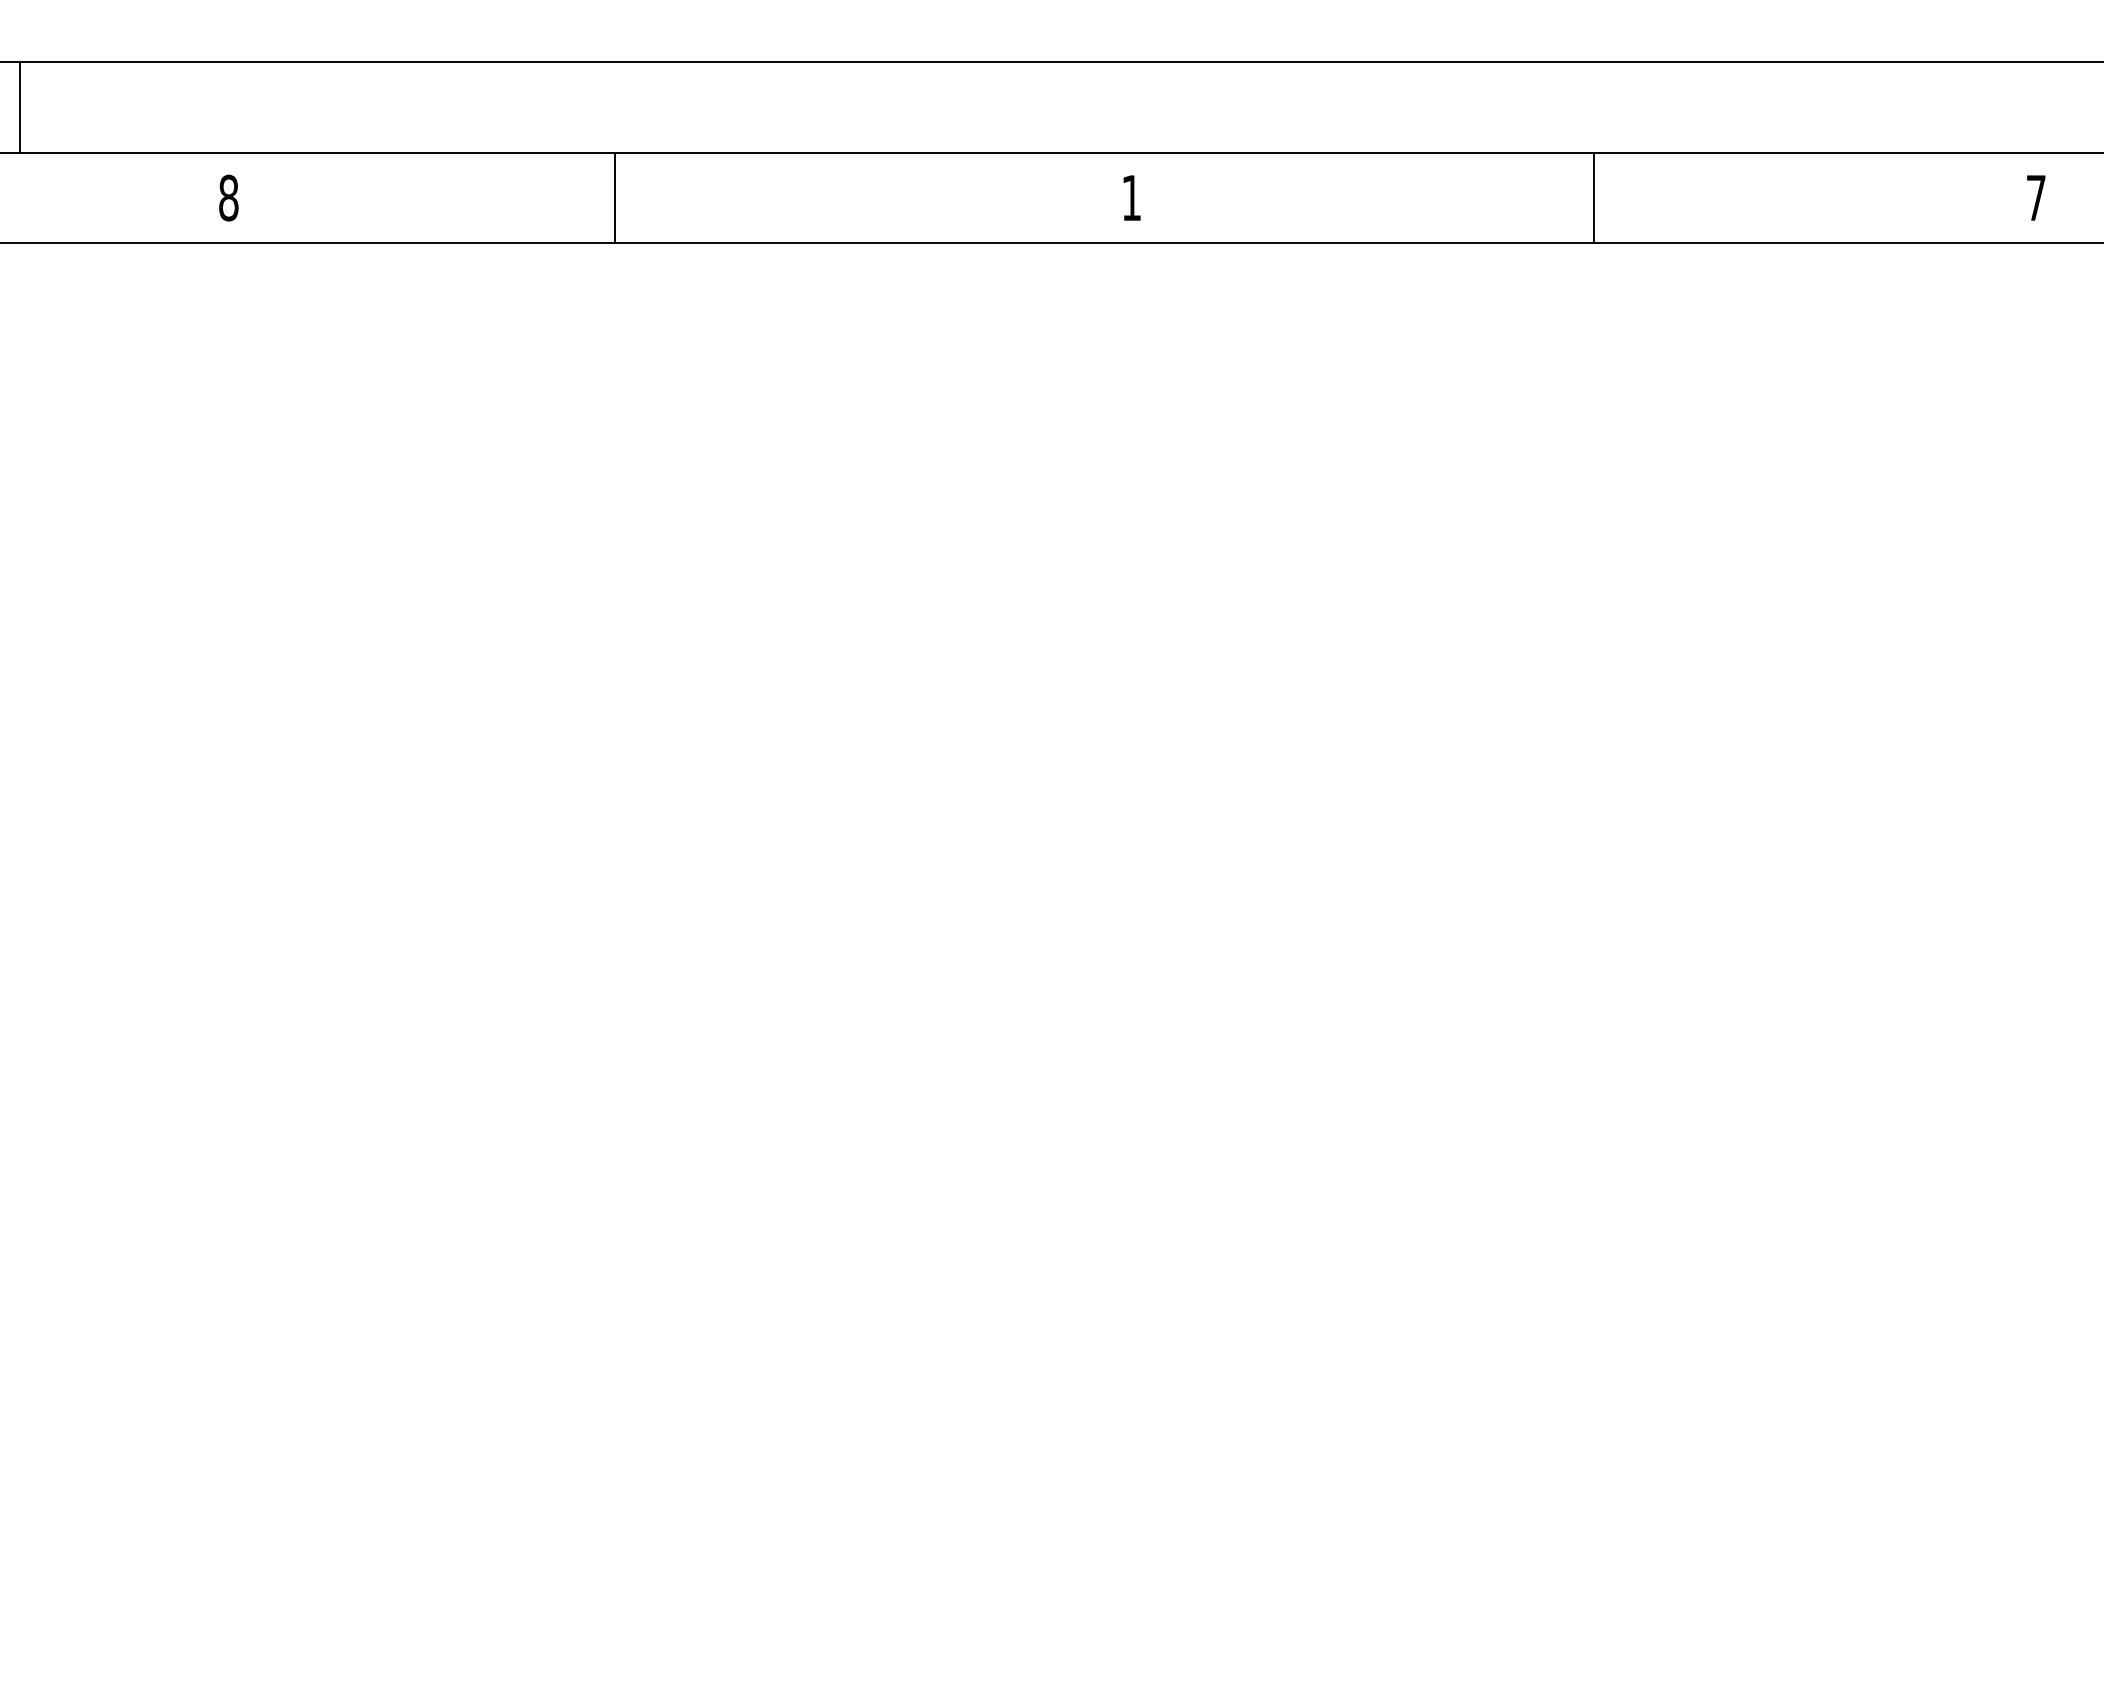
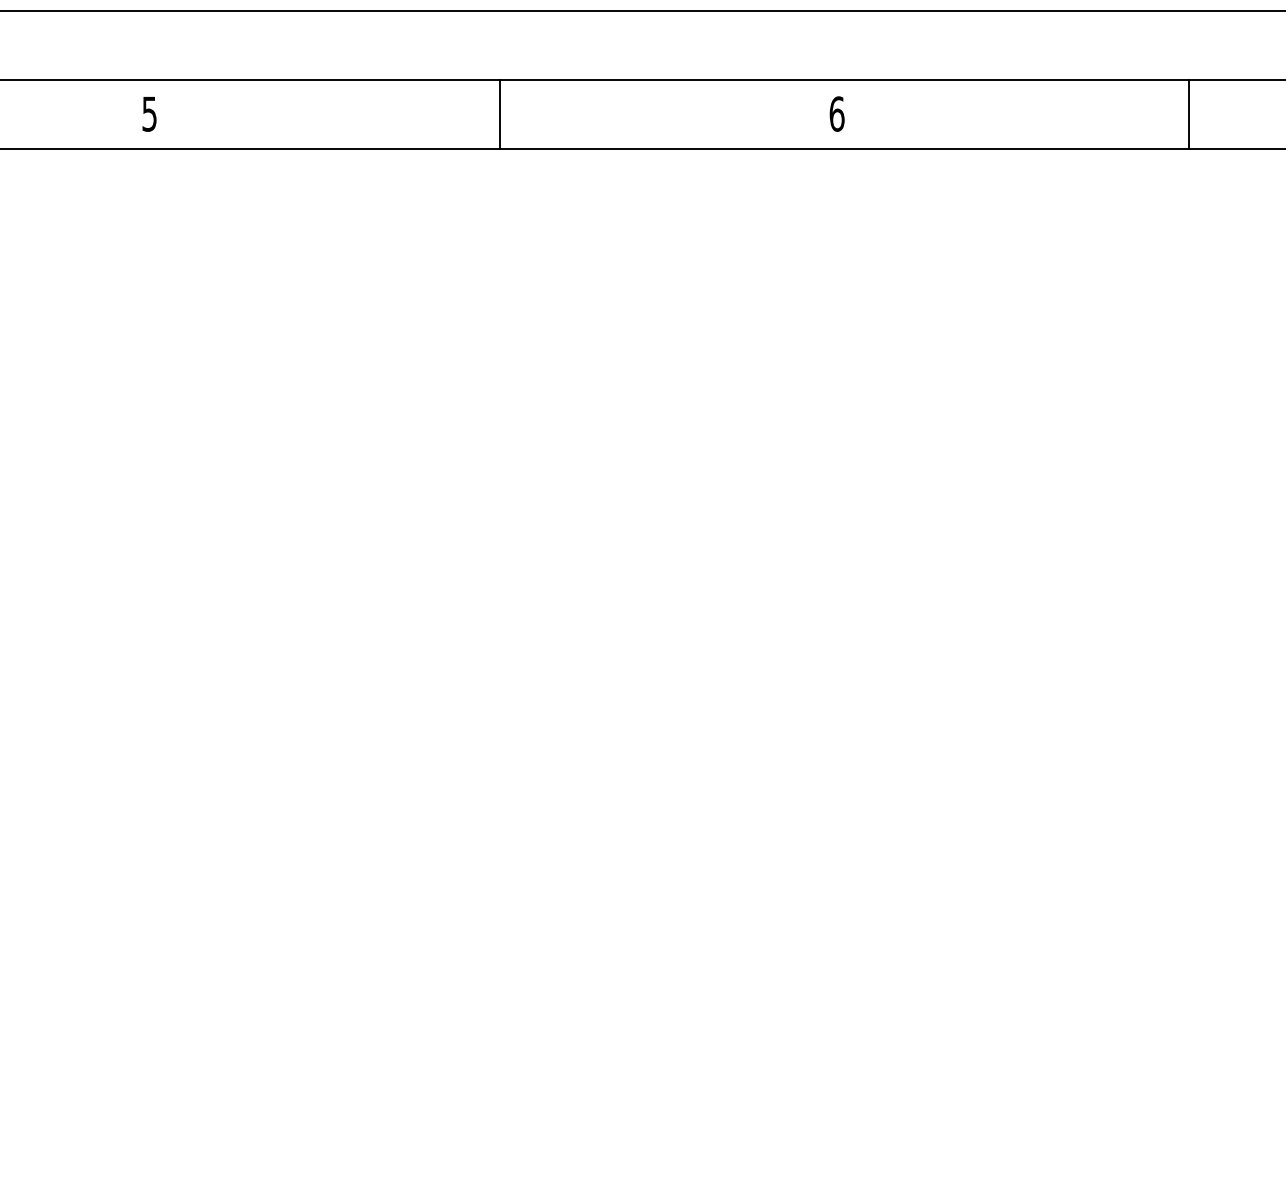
text: (228, 197) -> (149, 113), 8 -> 5
line: (615, 197) -> (500, 113), moved
text: (1131, 197) -> (836, 113), 1 -> 6

